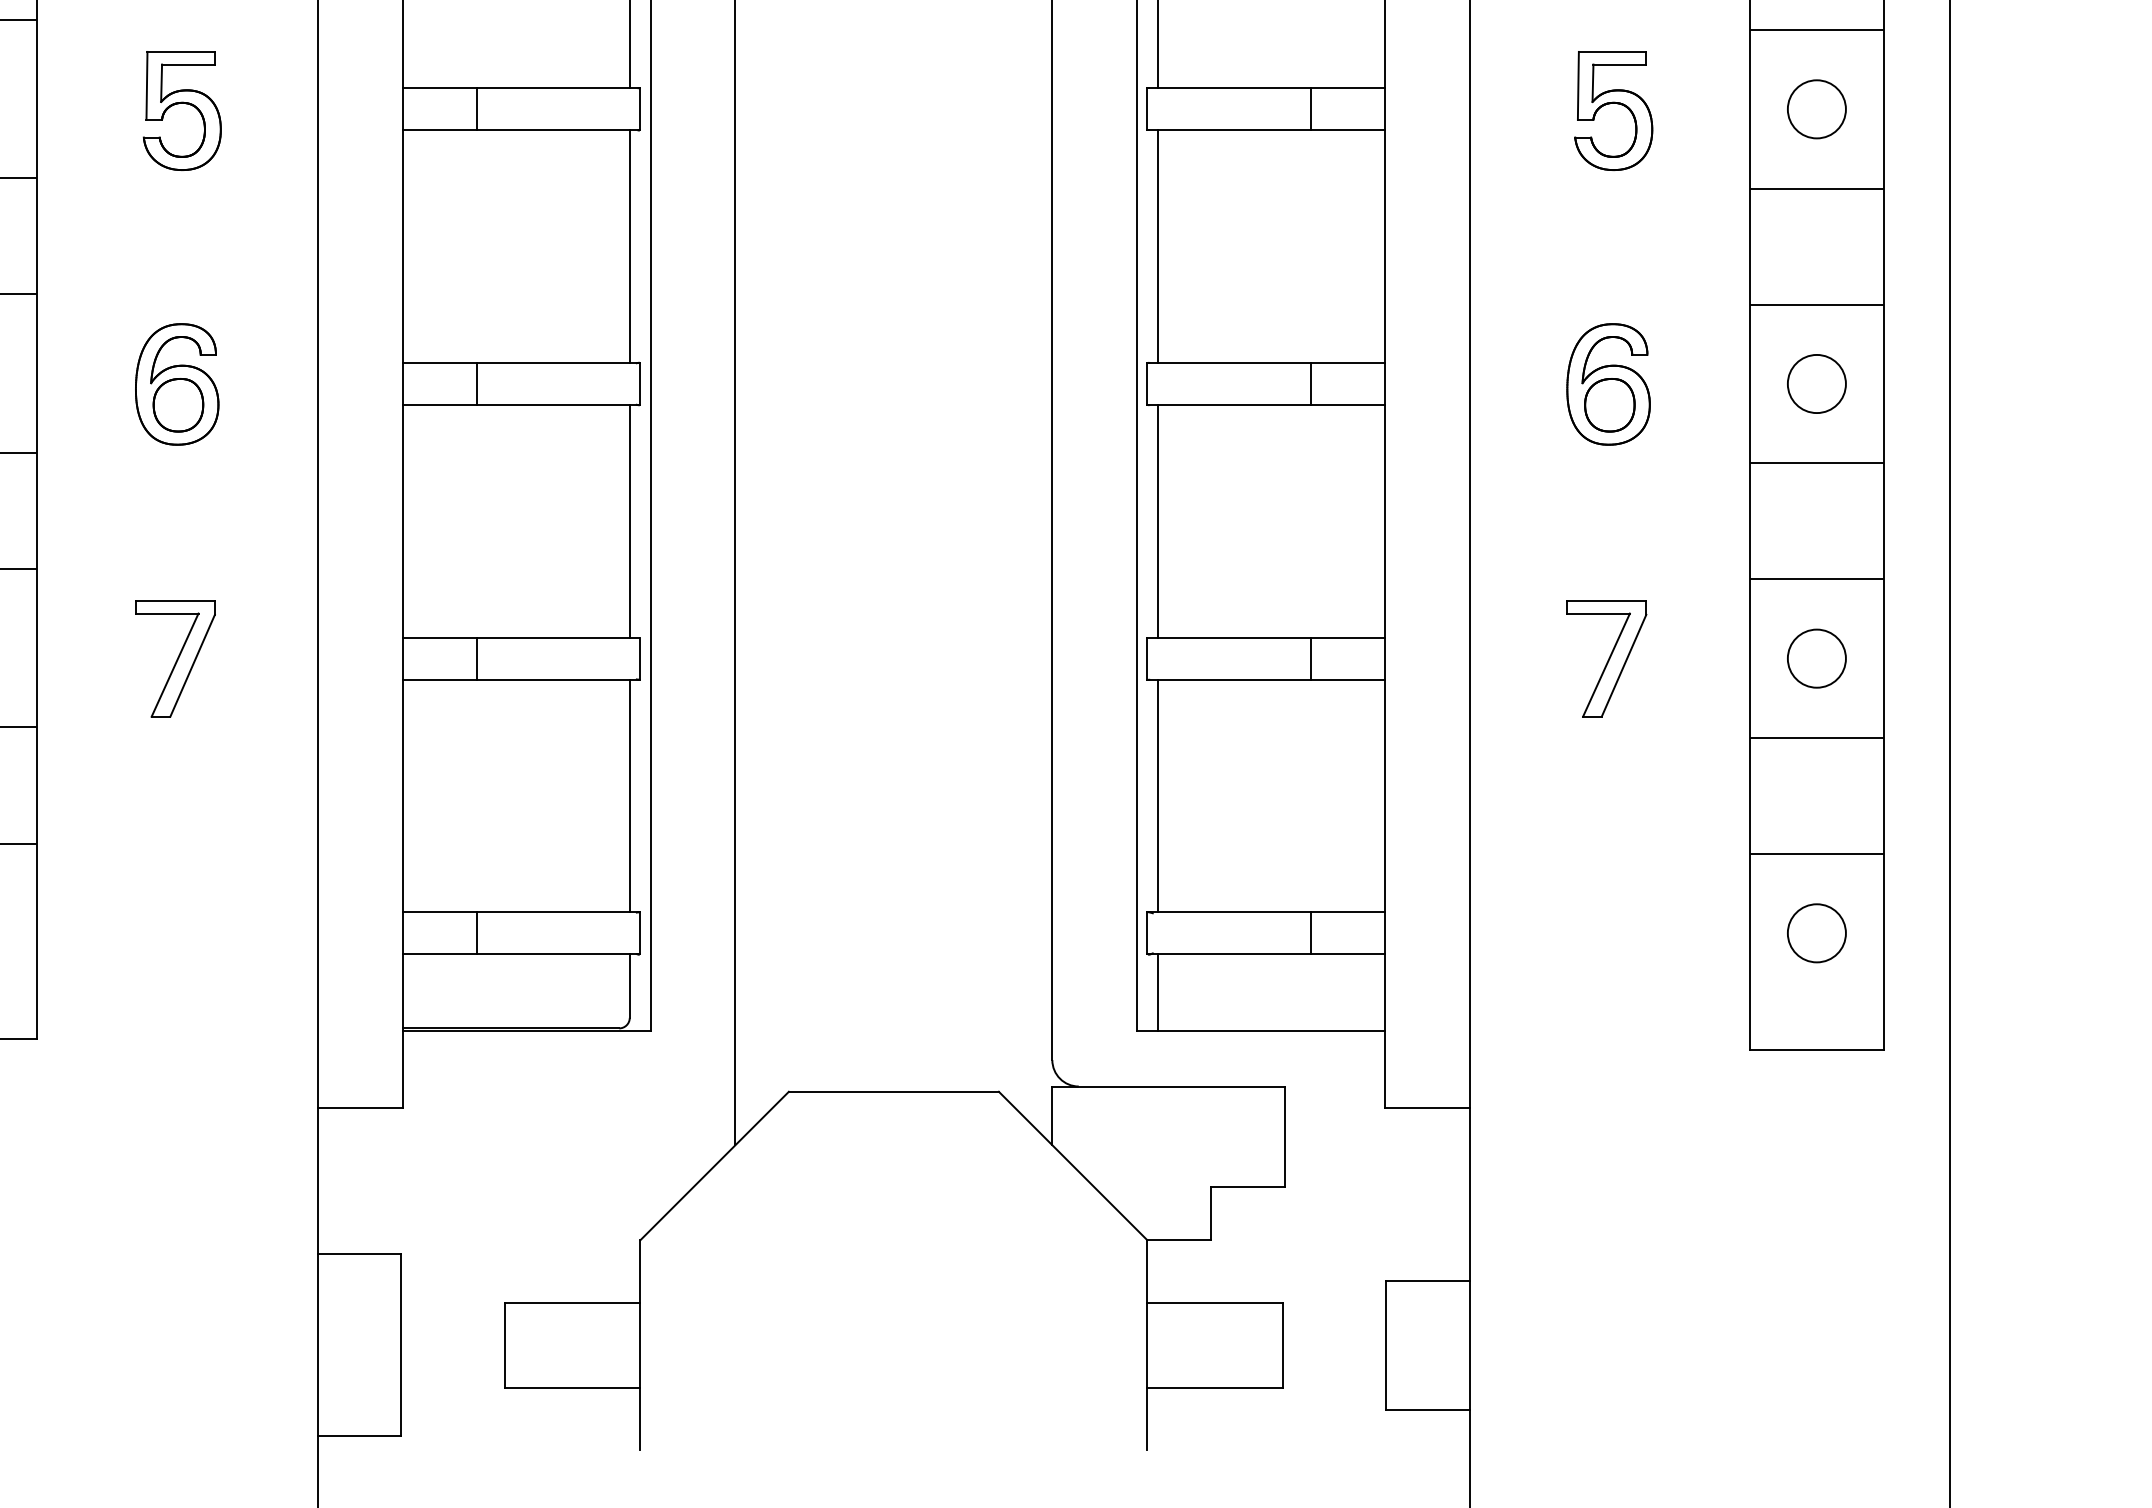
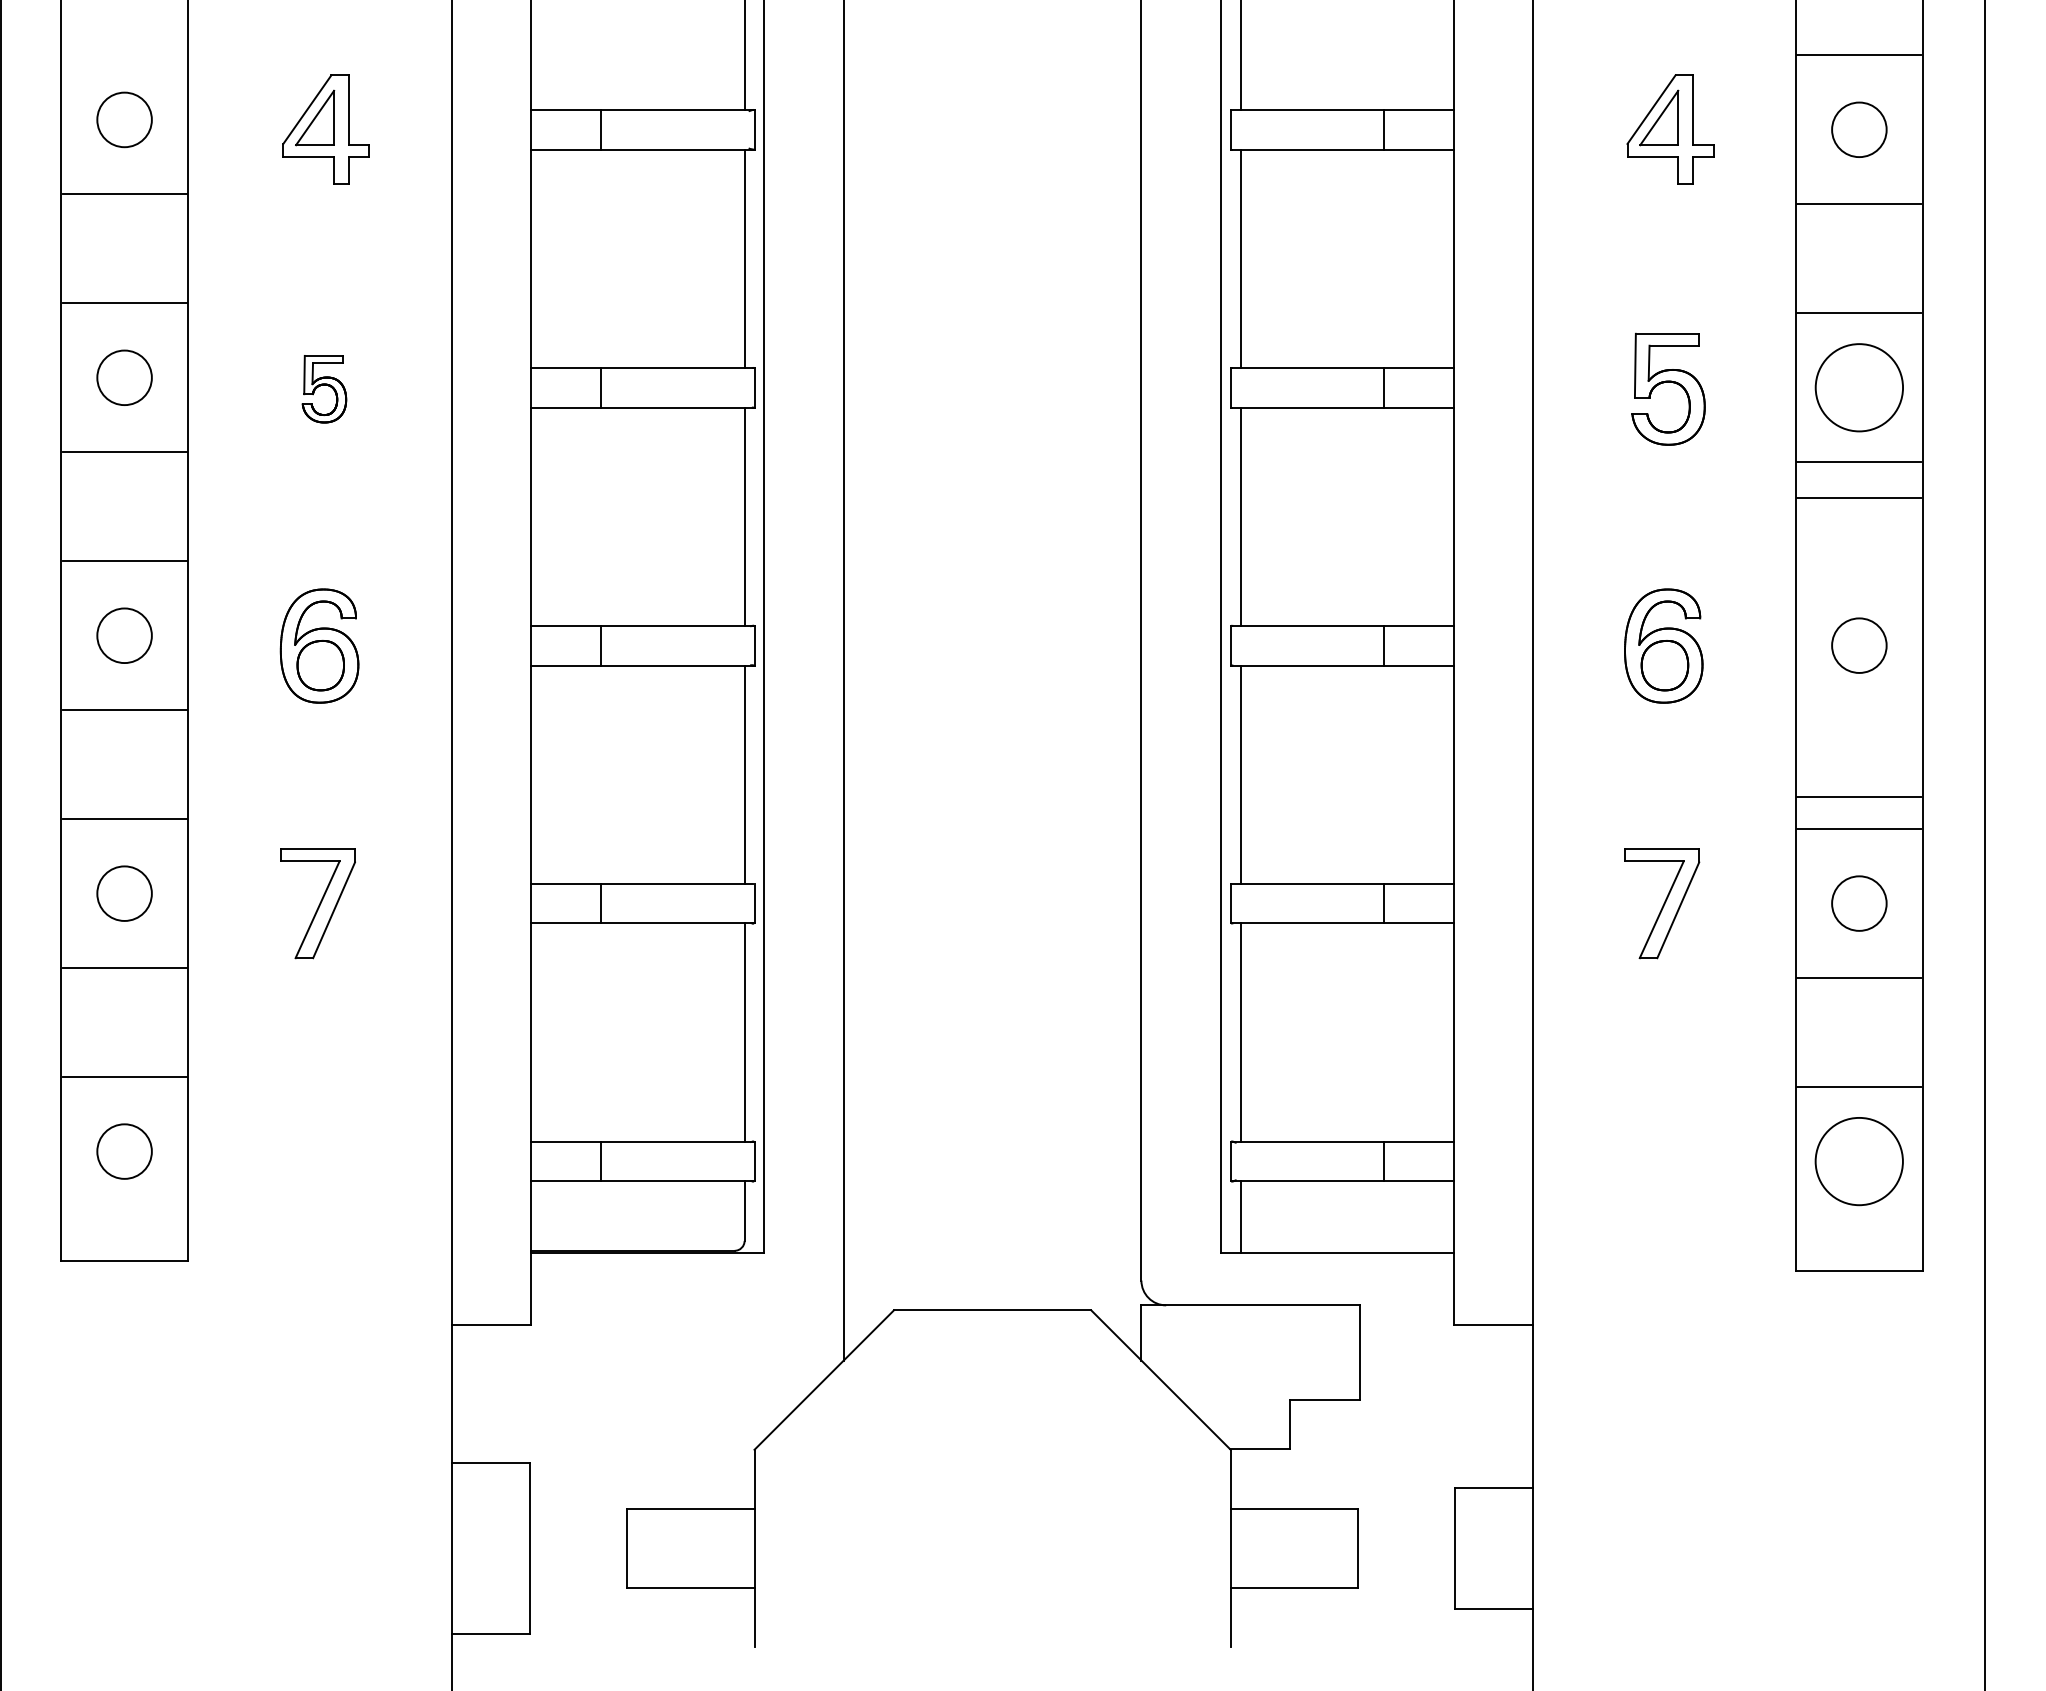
circle: (1817, 109) -> (1859, 387), size x1.6
part: (182, 110) -> (324, 388), size x0.6
line: (1817, 305) -> (1859, 498), moved
line: (1817, 463) -> (1859, 797), moved
circle: (1817, 933) -> (1859, 1161), size x1.6

